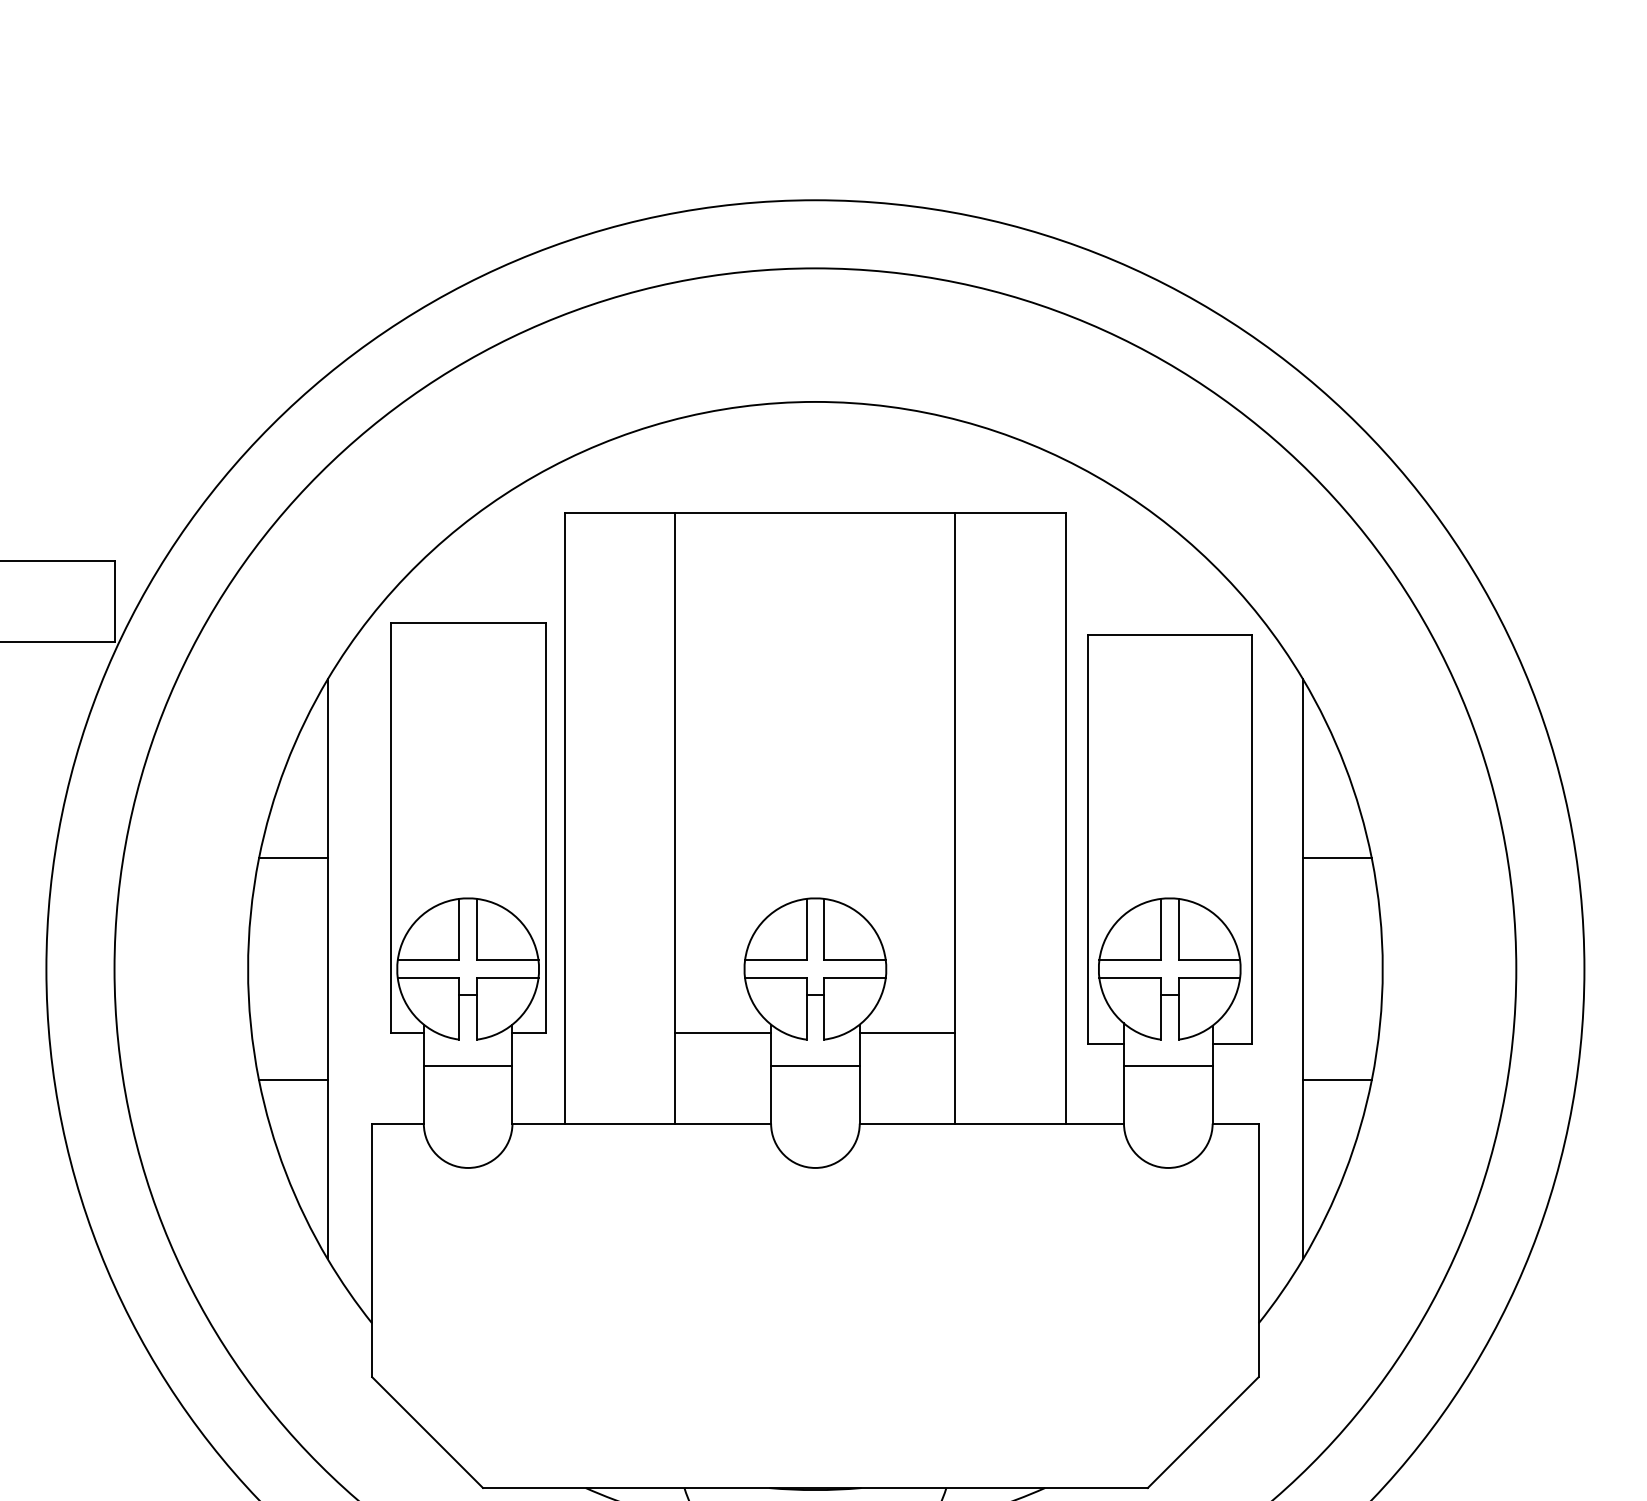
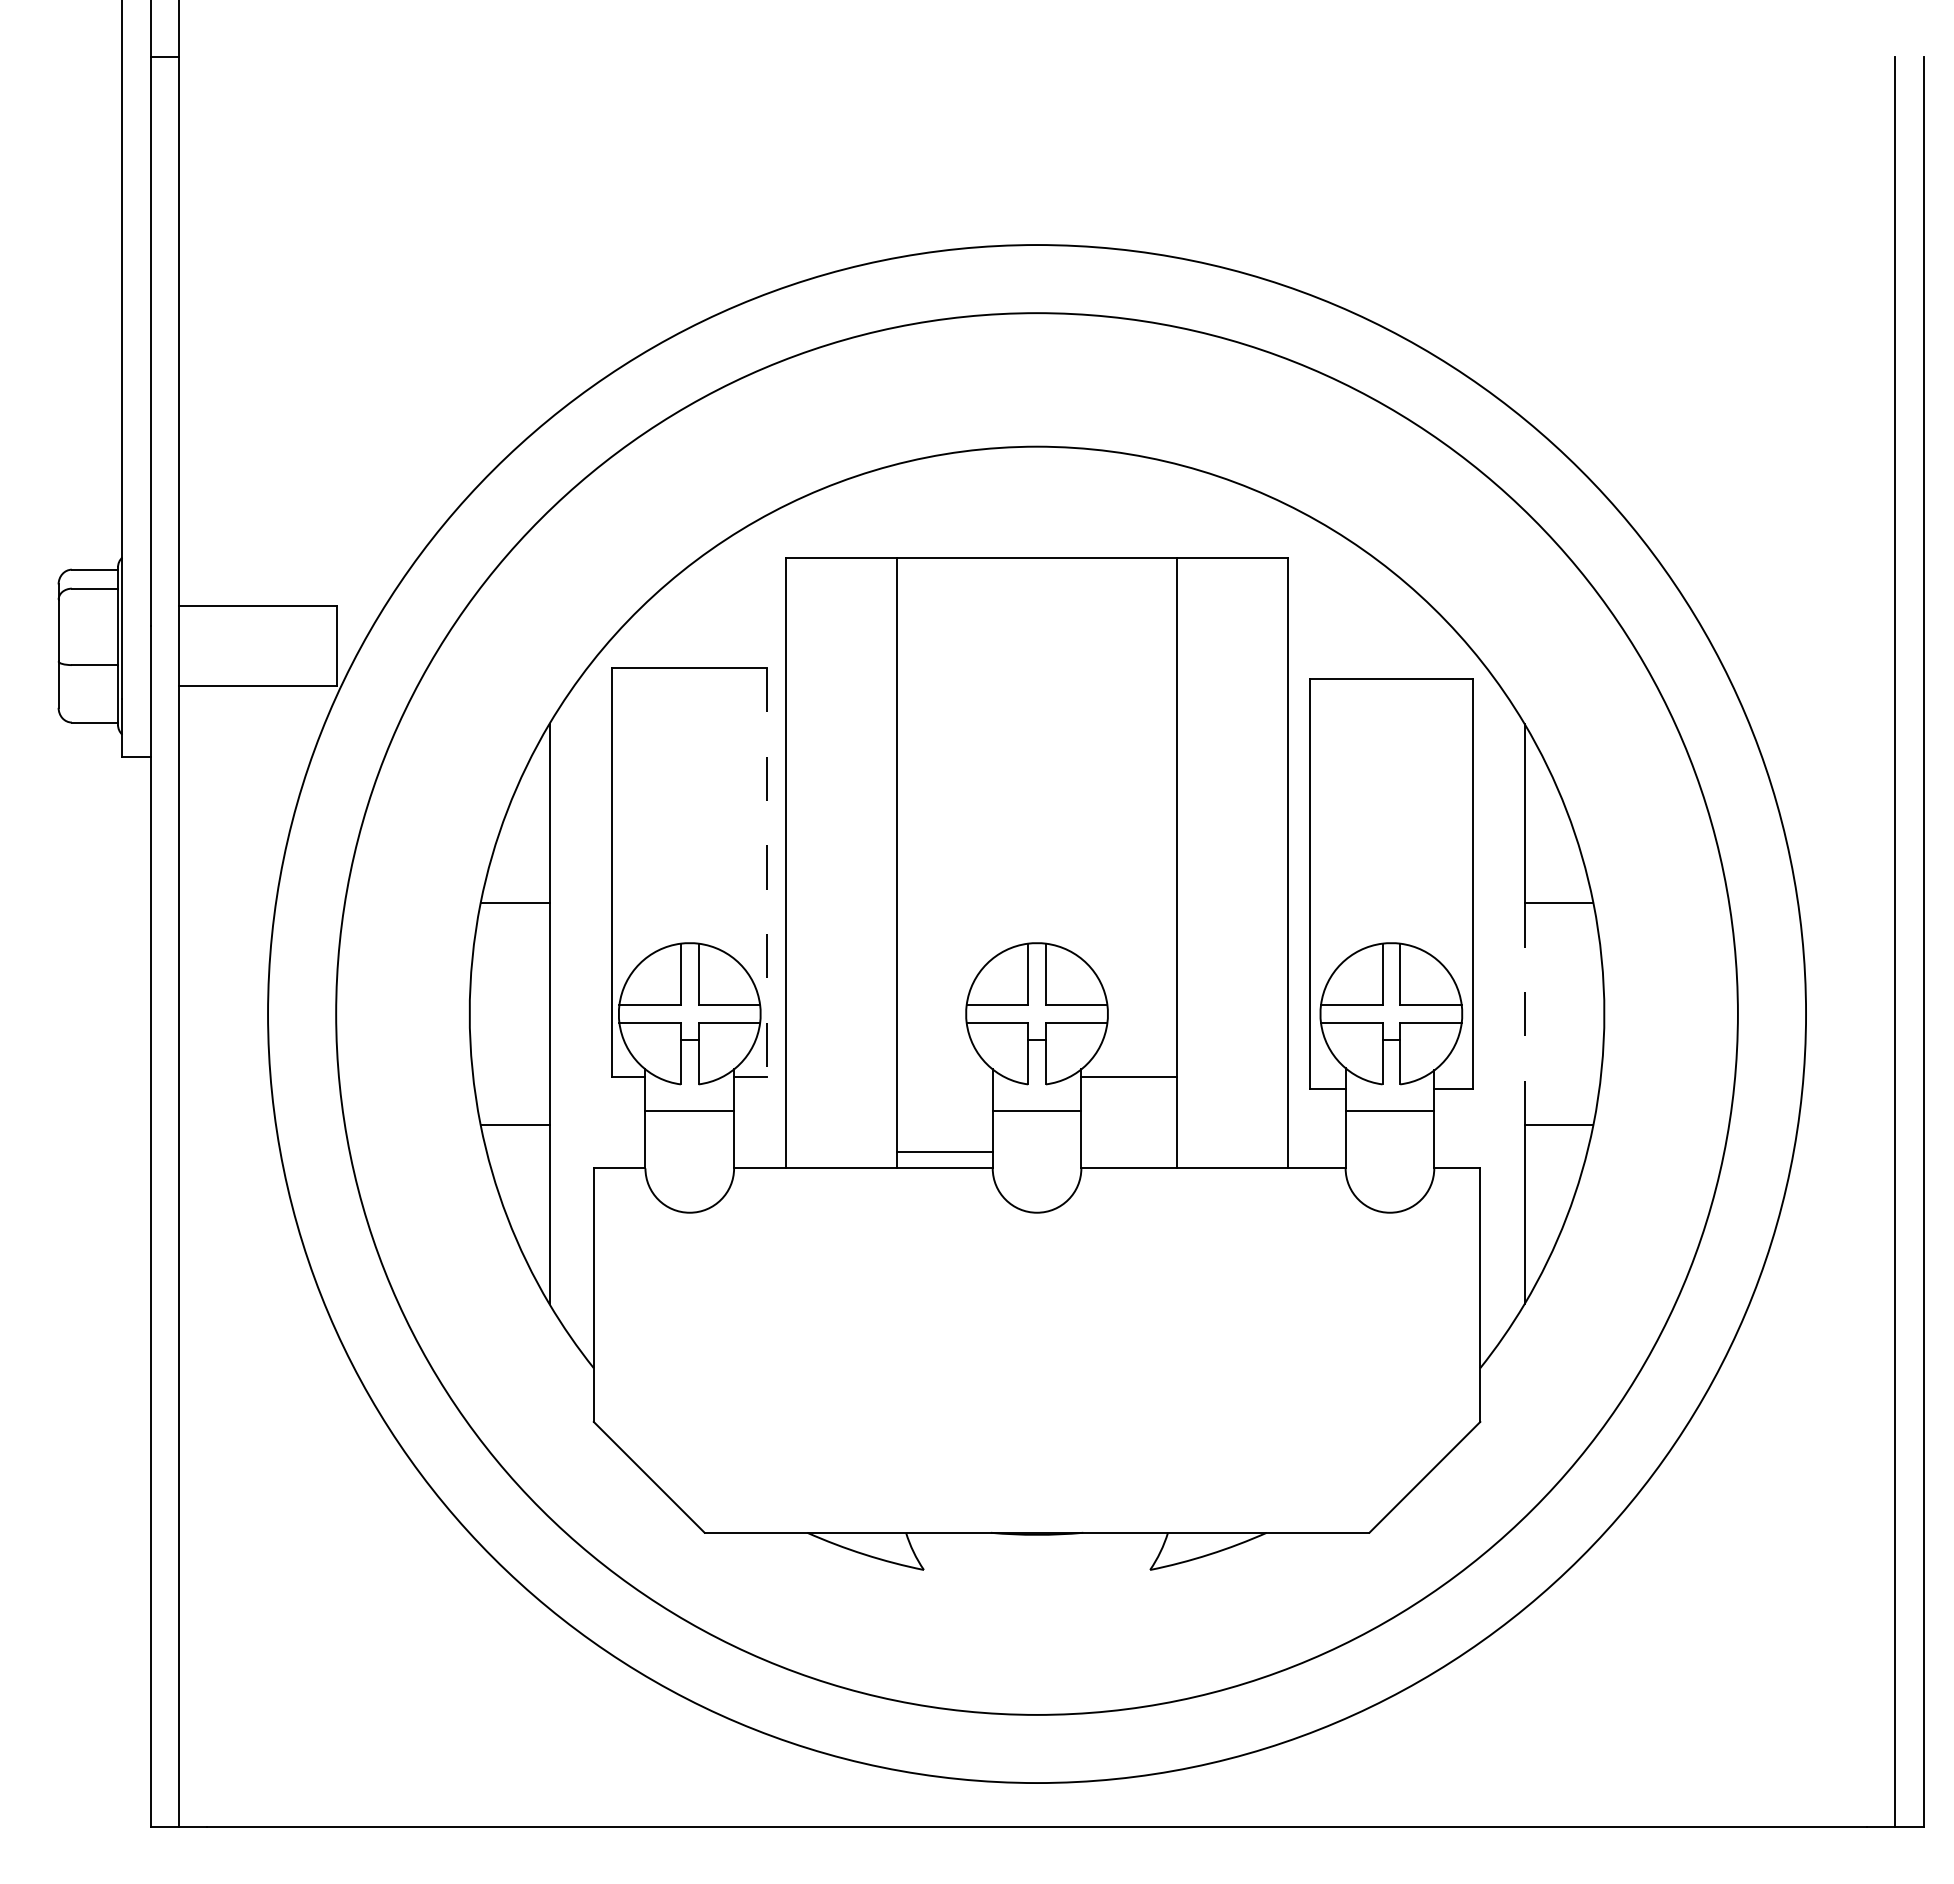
line: (545, 827) -> (767, 872), solid -> dashed
line: (1302, 969) -> (1524, 1014), solid -> dashed
line: (722, 1032) -> (944, 1152), moved

